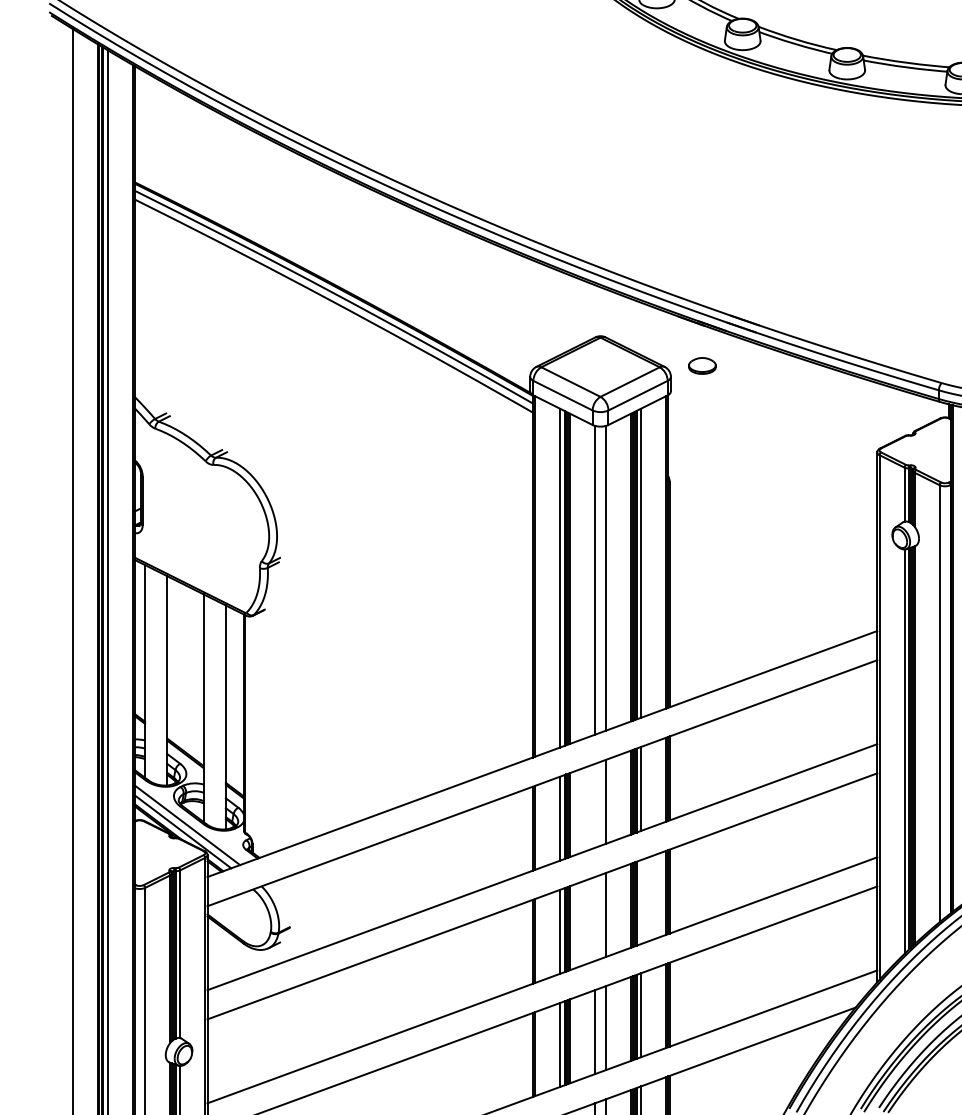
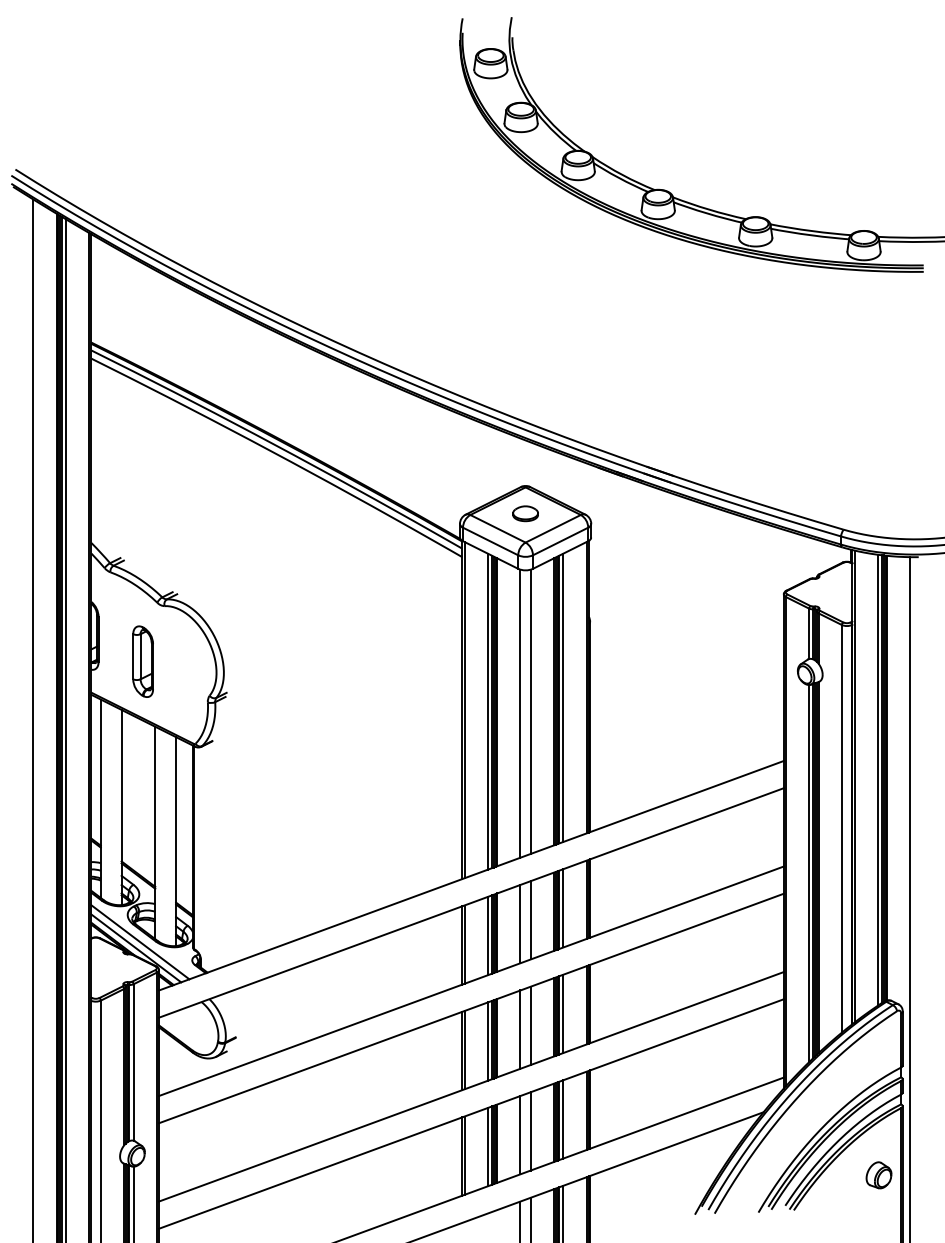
part: (702, 365) -> (525, 513), moved
part: (189, 524) -> (142, 661), added
line: (595, 805) -> (520, 923), added
line: (641, 901) -> (563, 1013), added
line: (595, 918) -> (520, 1029), added

